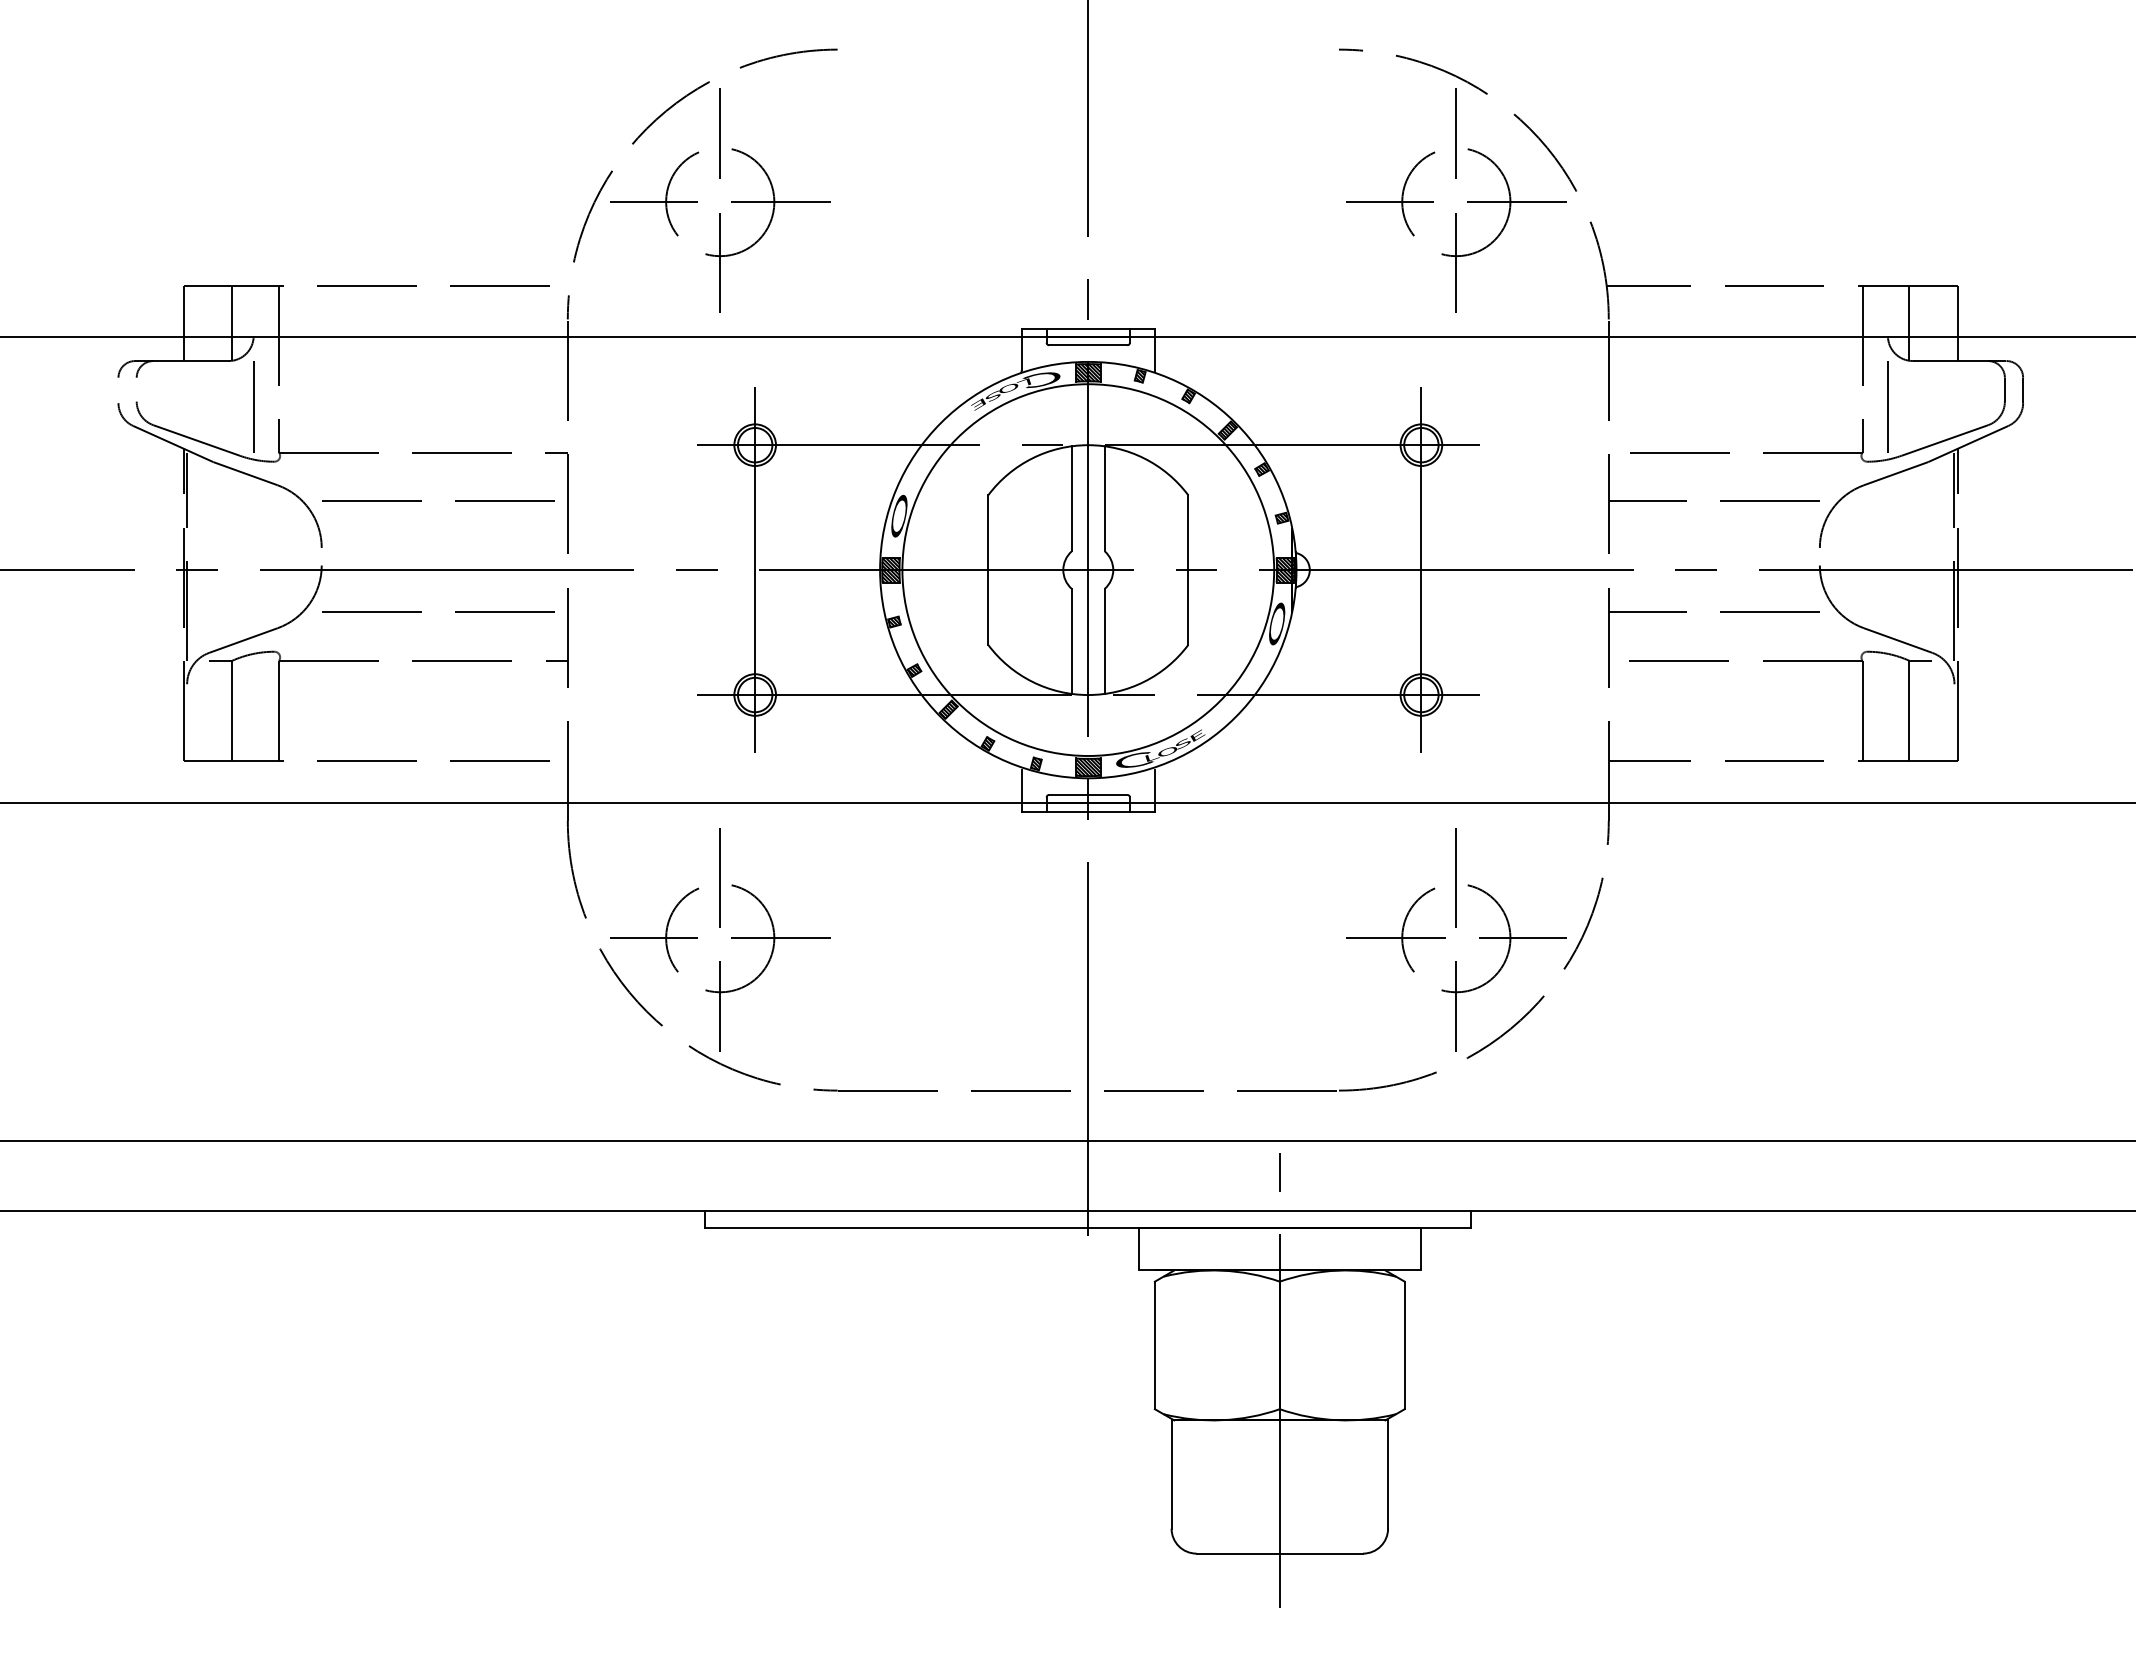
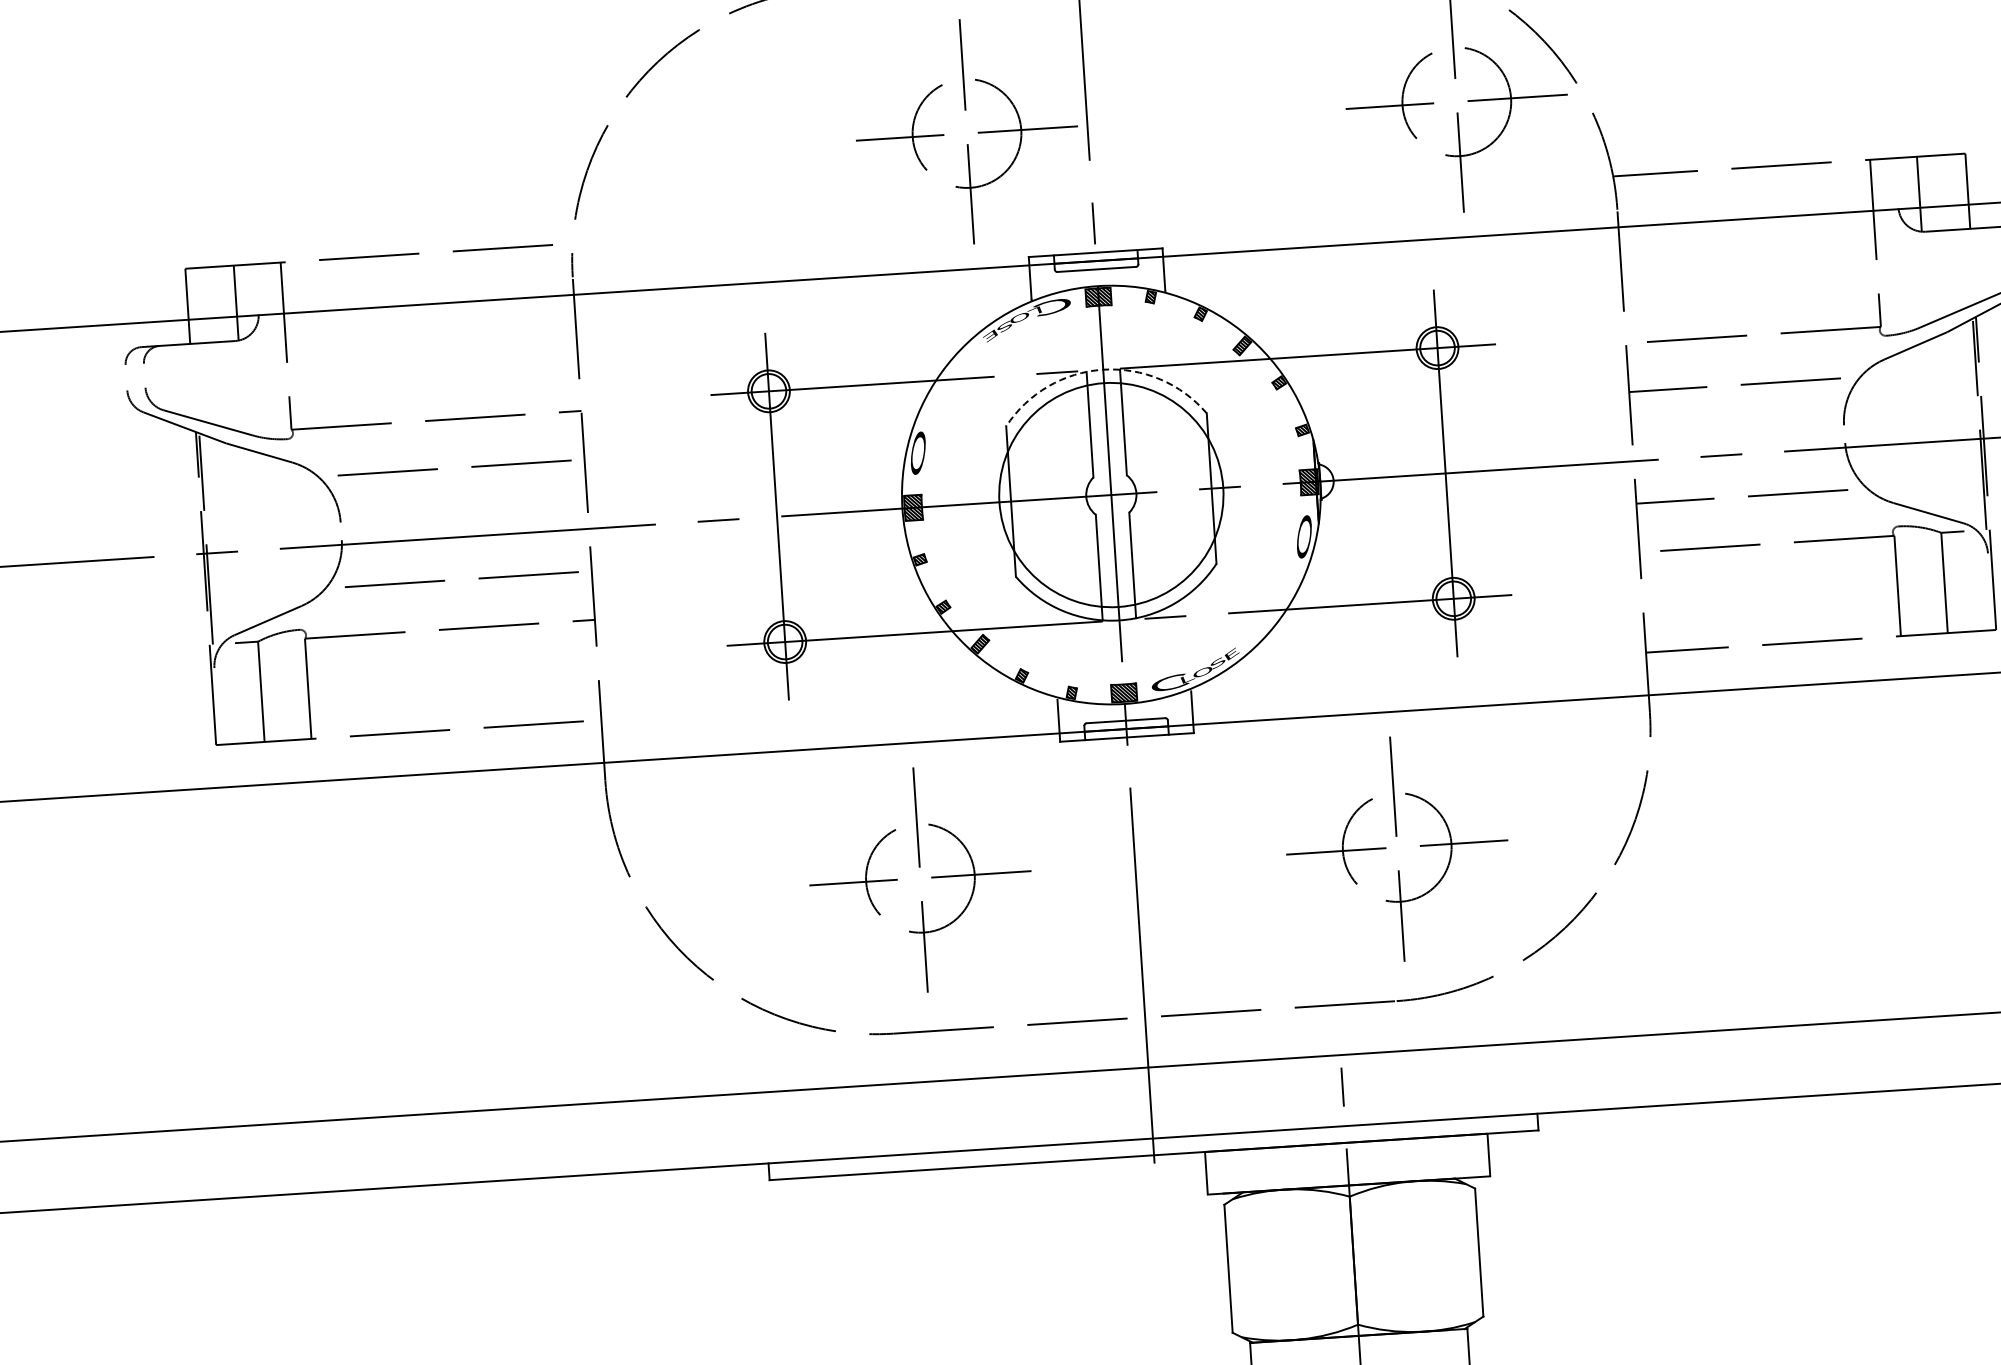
part: (731, 201) -> (978, 132), moved
line: (253, 406) -> (263, 385), removed
line: (1887, 406) -> (1902, 279), removed
arc: (1088, 445) -> (1103, 370), solid -> dashed
circle: (1088, 569) -> (1111, 494), size x0.6
part: (731, 938) -> (931, 877), moved
part: (1445, 938) -> (1386, 848), moved

